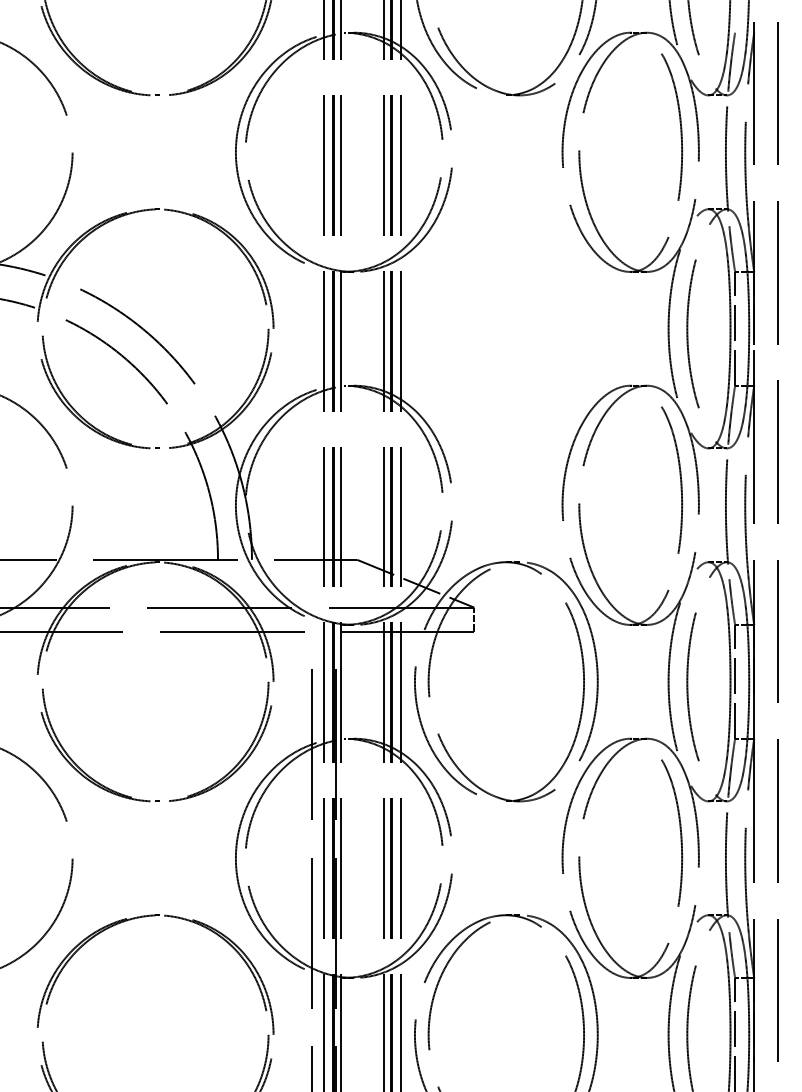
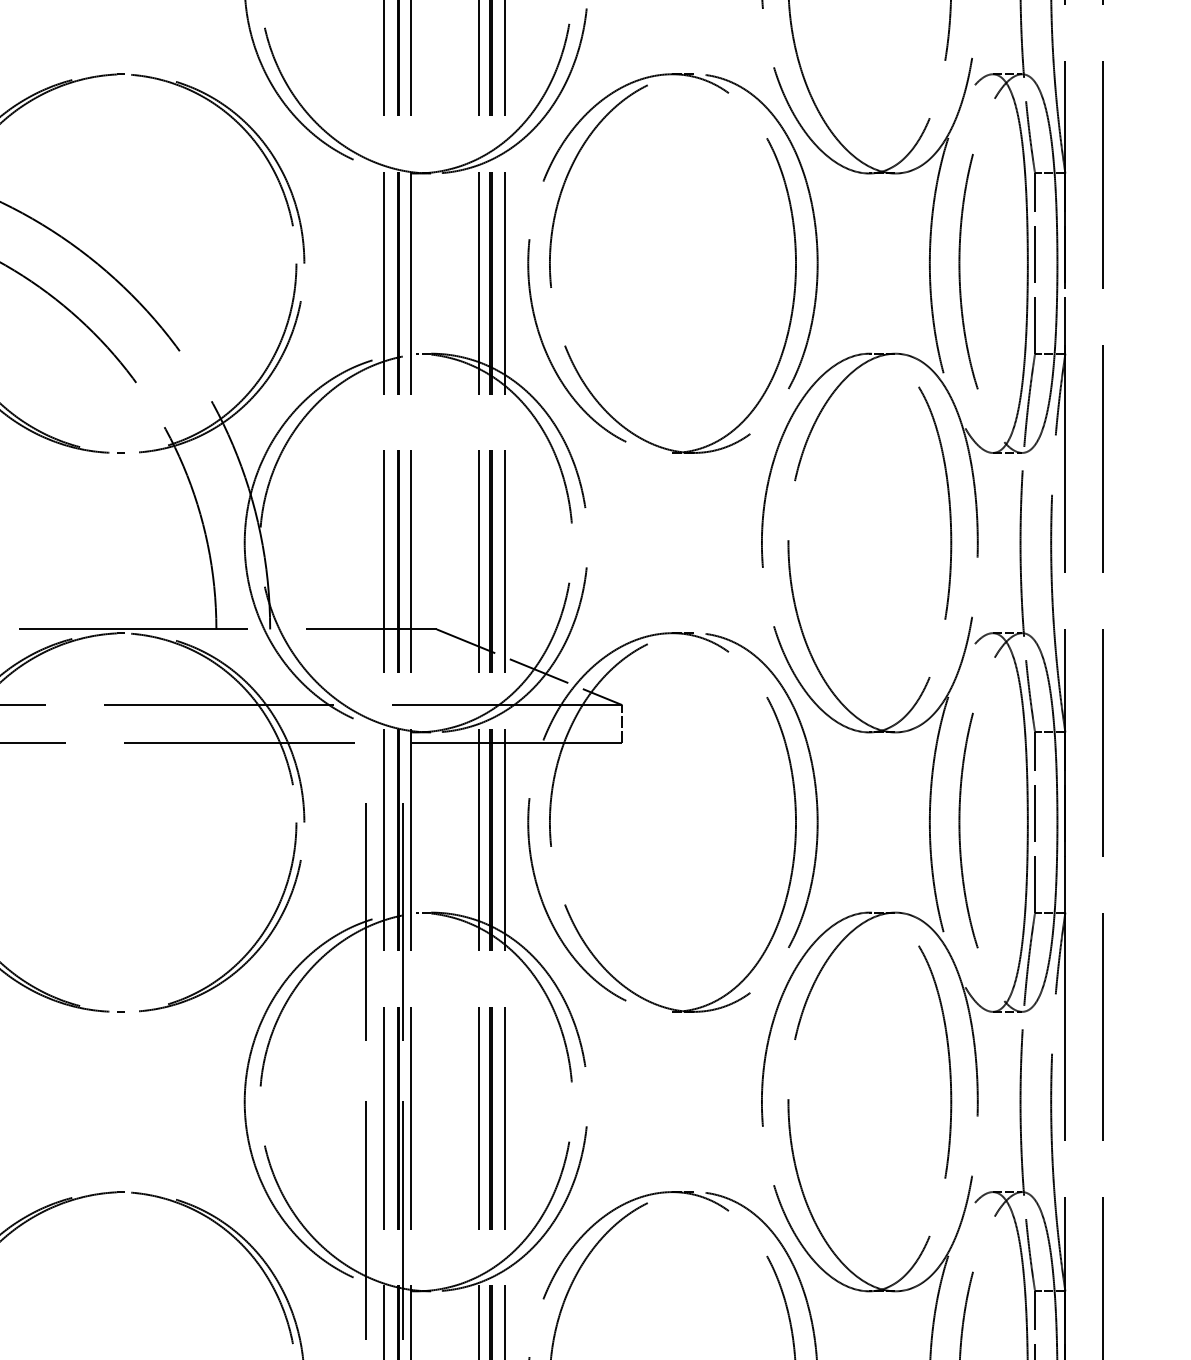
part: (582, 318) -> (793, 247), added

